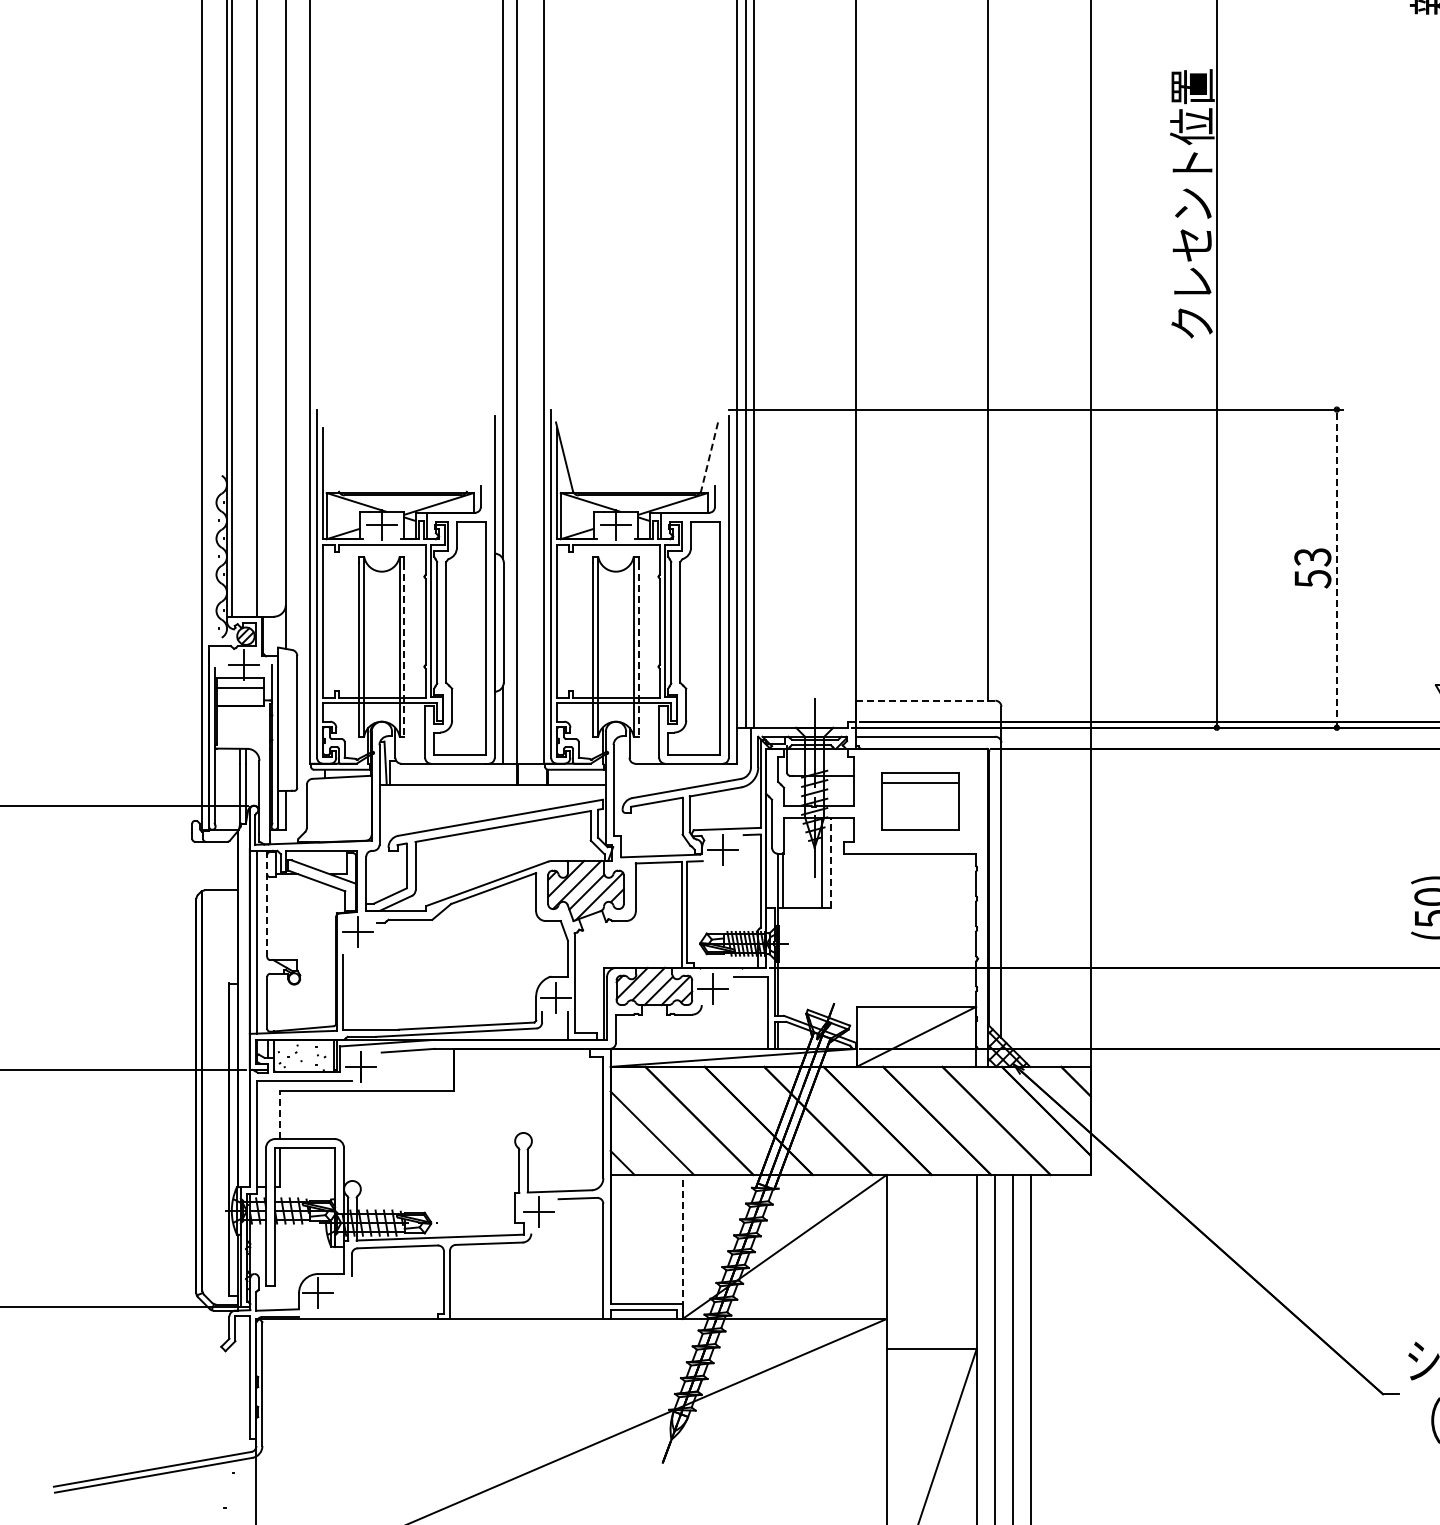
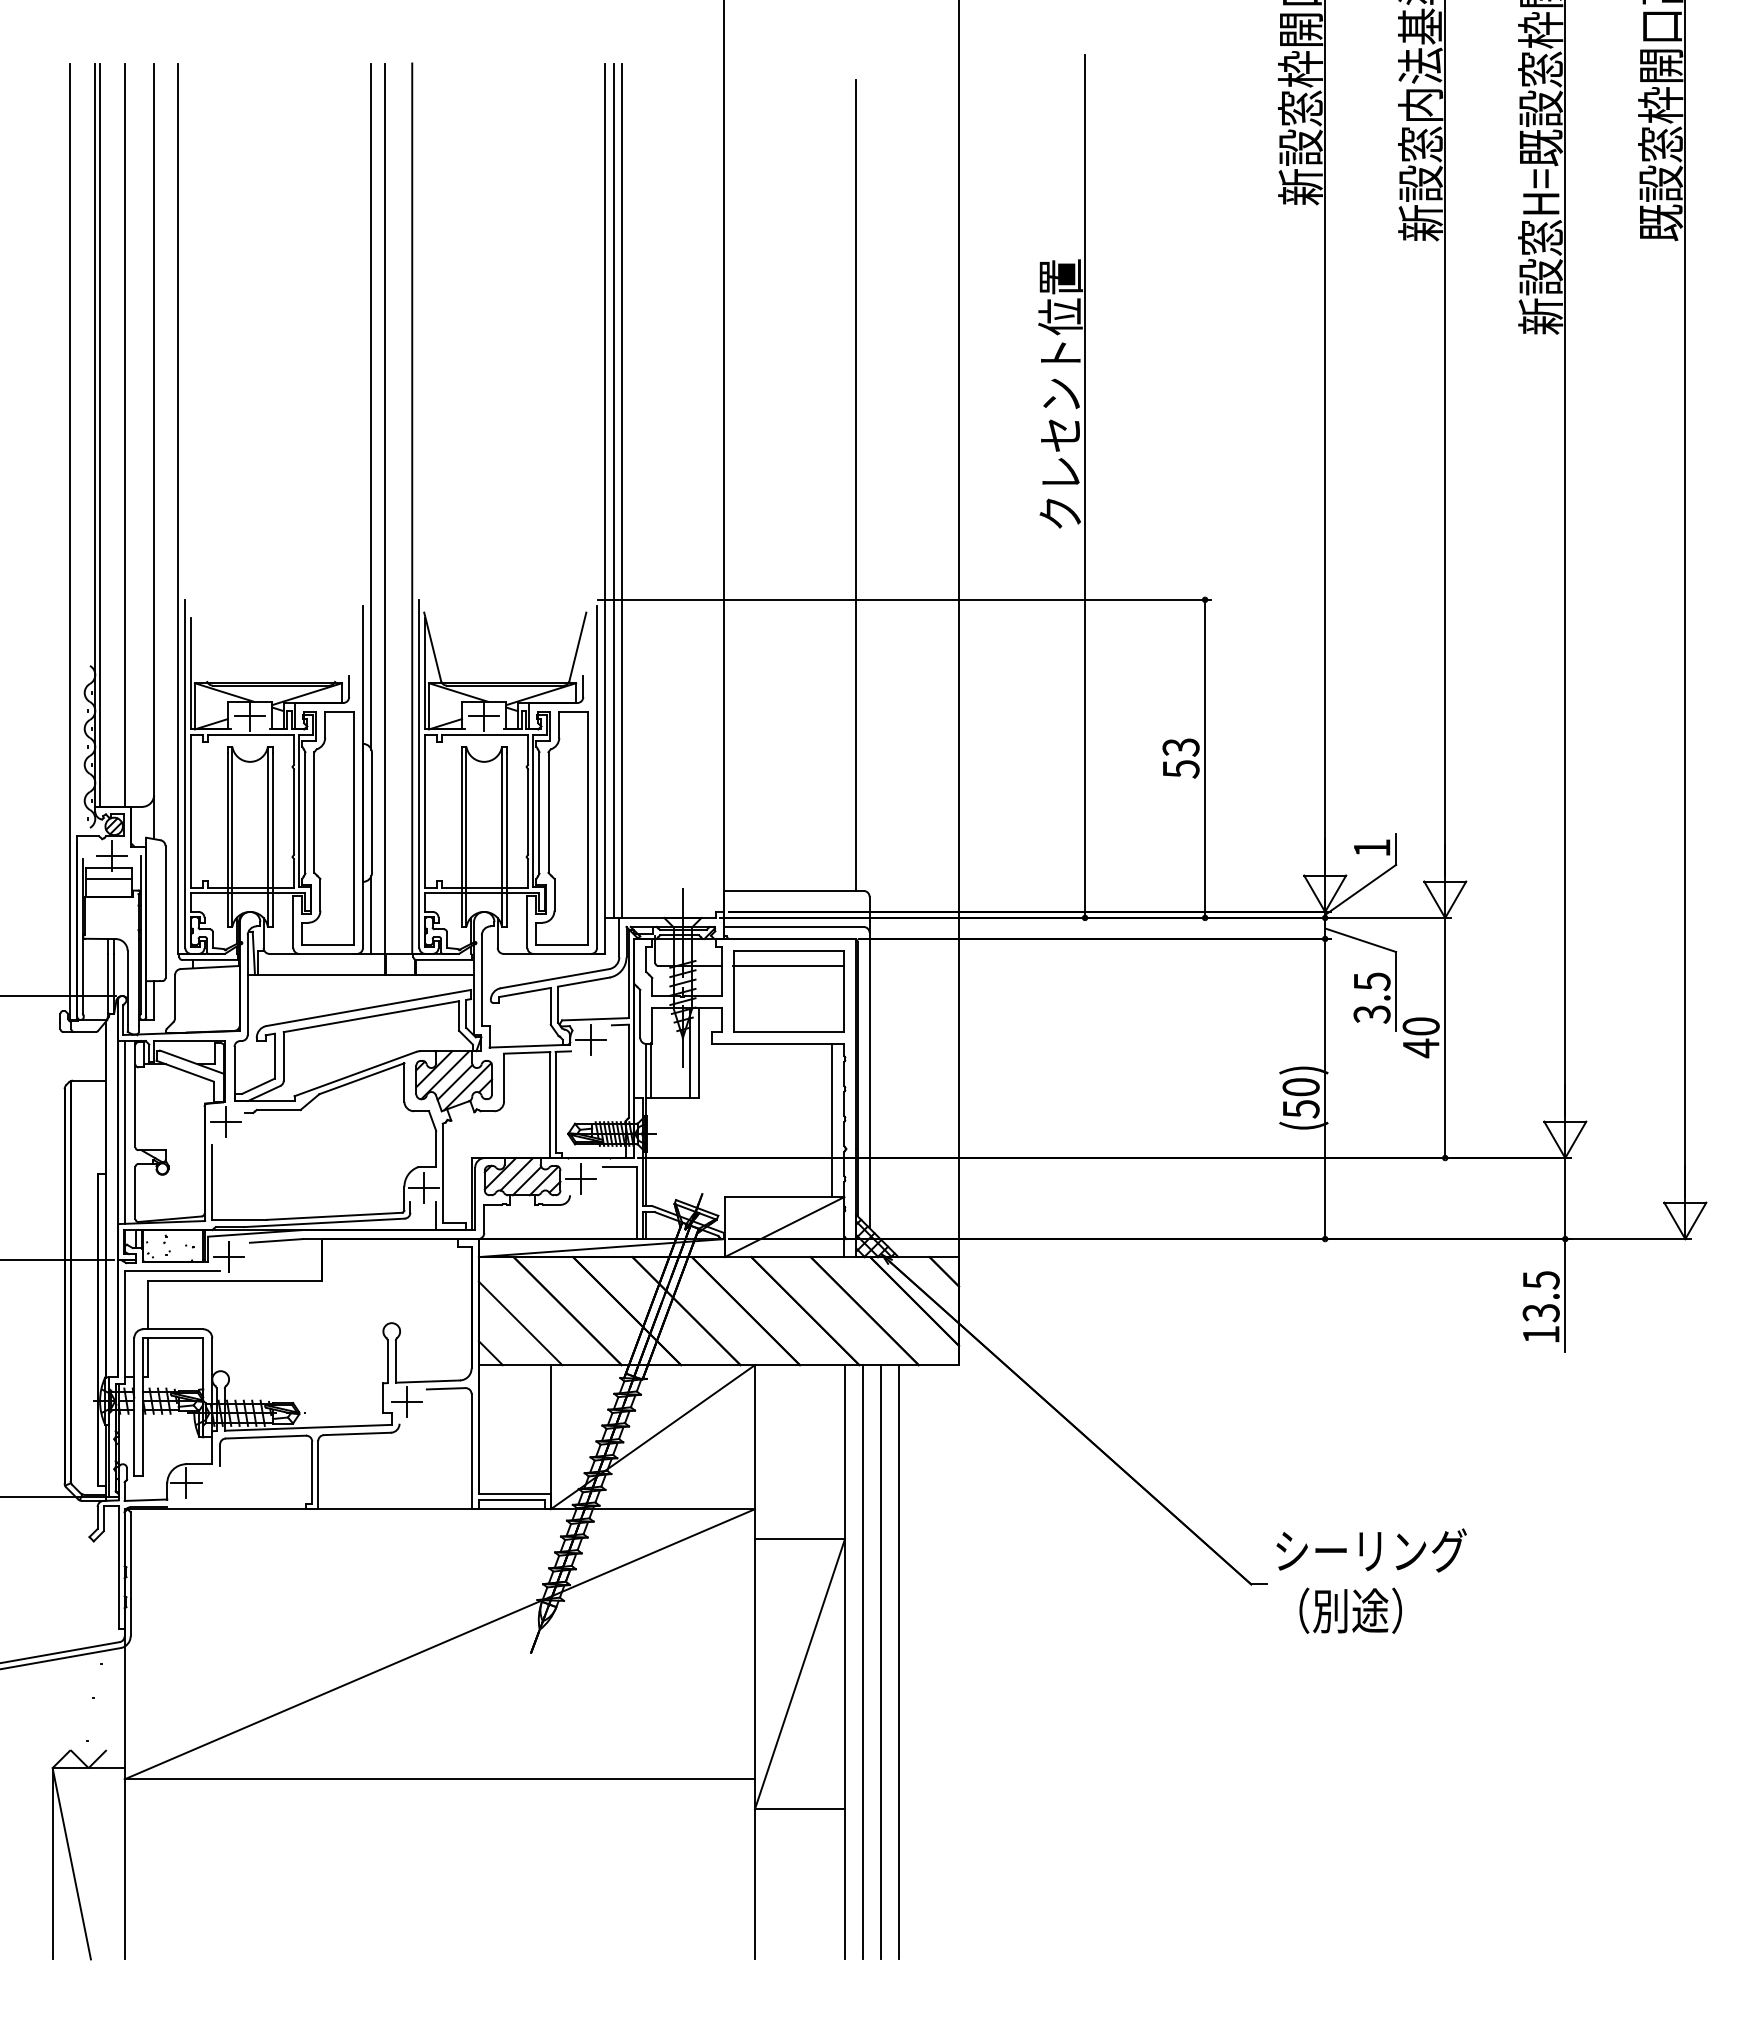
line: (709, 457) -> (577, 647), dashed -> solid
line: (1337, 568) -> (1205, 758), dashed -> solid
line: (404, 650) -> (272, 840), dashed -> solid
line: (638, 650) -> (506, 840), dashed -> solid
line: (926, 700) -> (794, 890), dashed -> solid
part: (920, 801) -> (788, 991), size x1.43
line: (831, 862) -> (699, 1052), dashed -> solid
line: (267, 905) -> (135, 1095), dashed -> solid
line: (964, 930) -> (832, 1120), added
line: (280, 1114) -> (148, 1304), dashed -> solid
line: (682, 1246) -> (550, 1436), dashed -> solid

